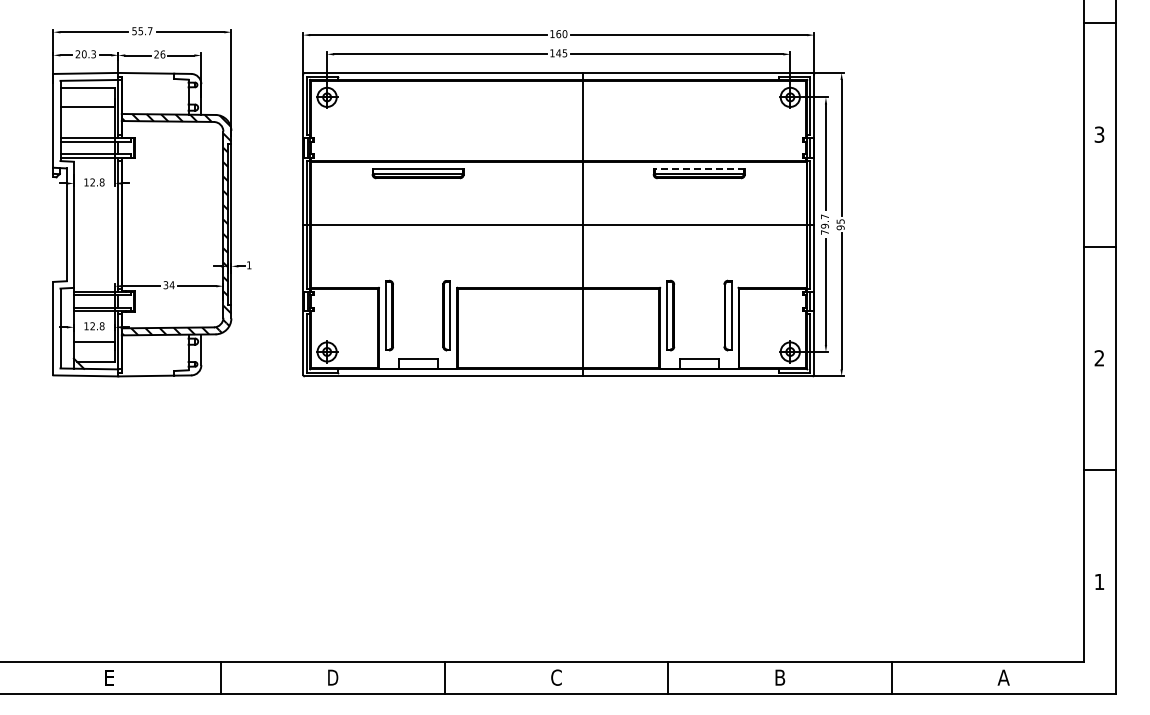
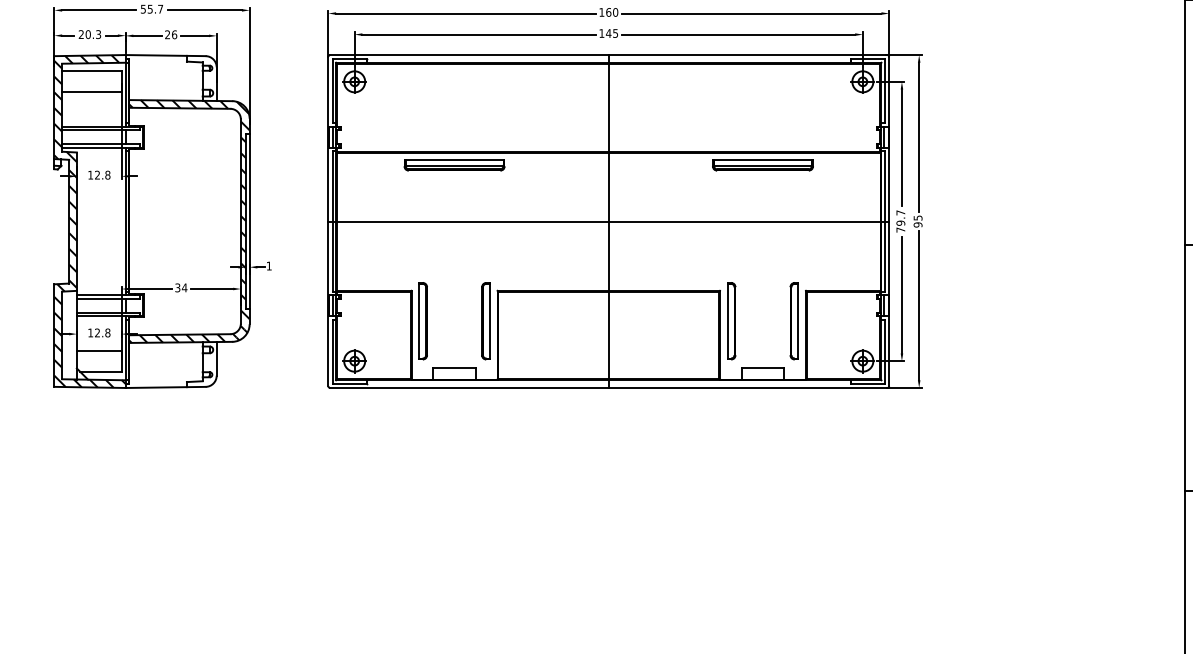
line: (698, 168) -> (762, 159), dashed -> solid
hatch: (85, 224) -> (89, 221), added
line: (582, 224) -> (608, 221), moved

